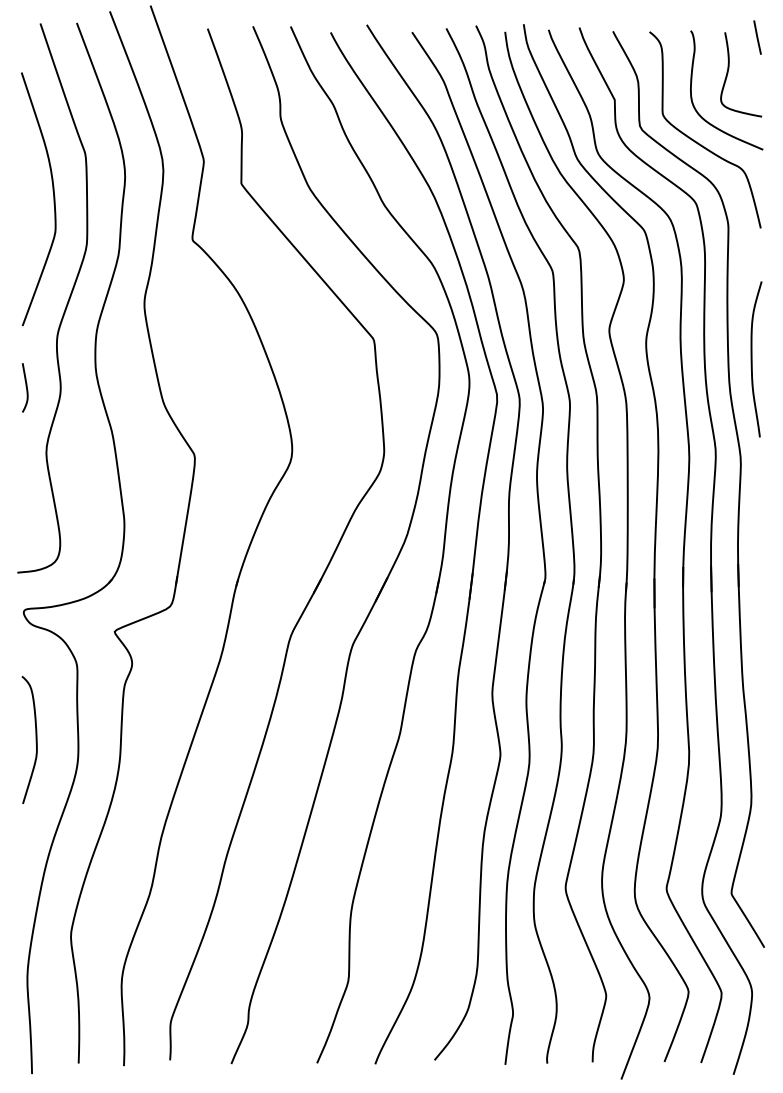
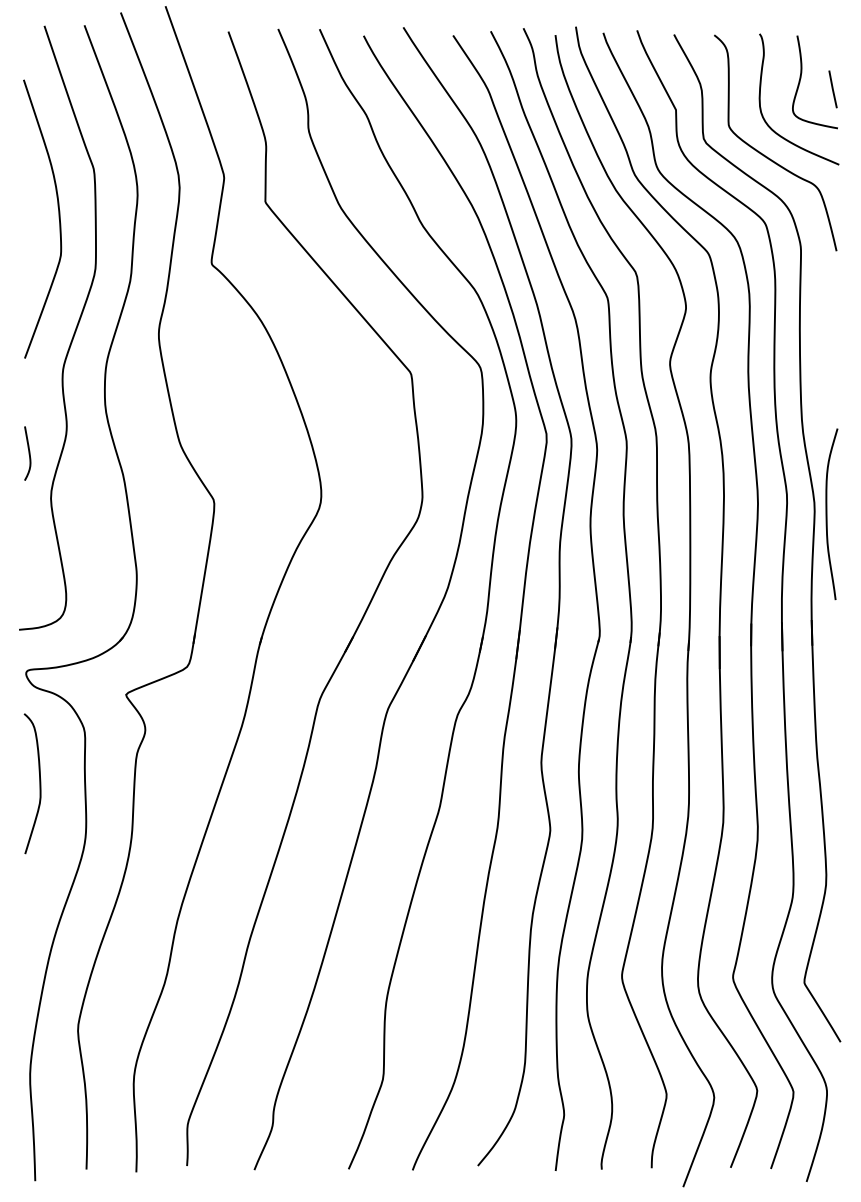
line: (757, 37) -> (832, 89), moved
curve: (752, 359) -> (827, 514), moved
curve: (25, 387) -> (28, 453), moved
curve: (35, 739) -> (39, 783), moved

